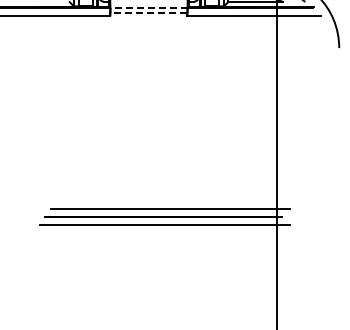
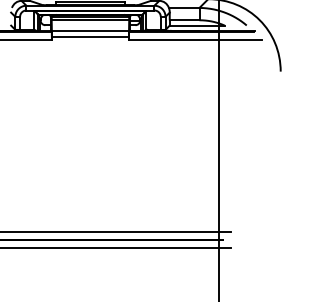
line: (148, 7) -> (89, 31), dashed -> solid
line: (148, 13) -> (89, 37), dashed -> solid

